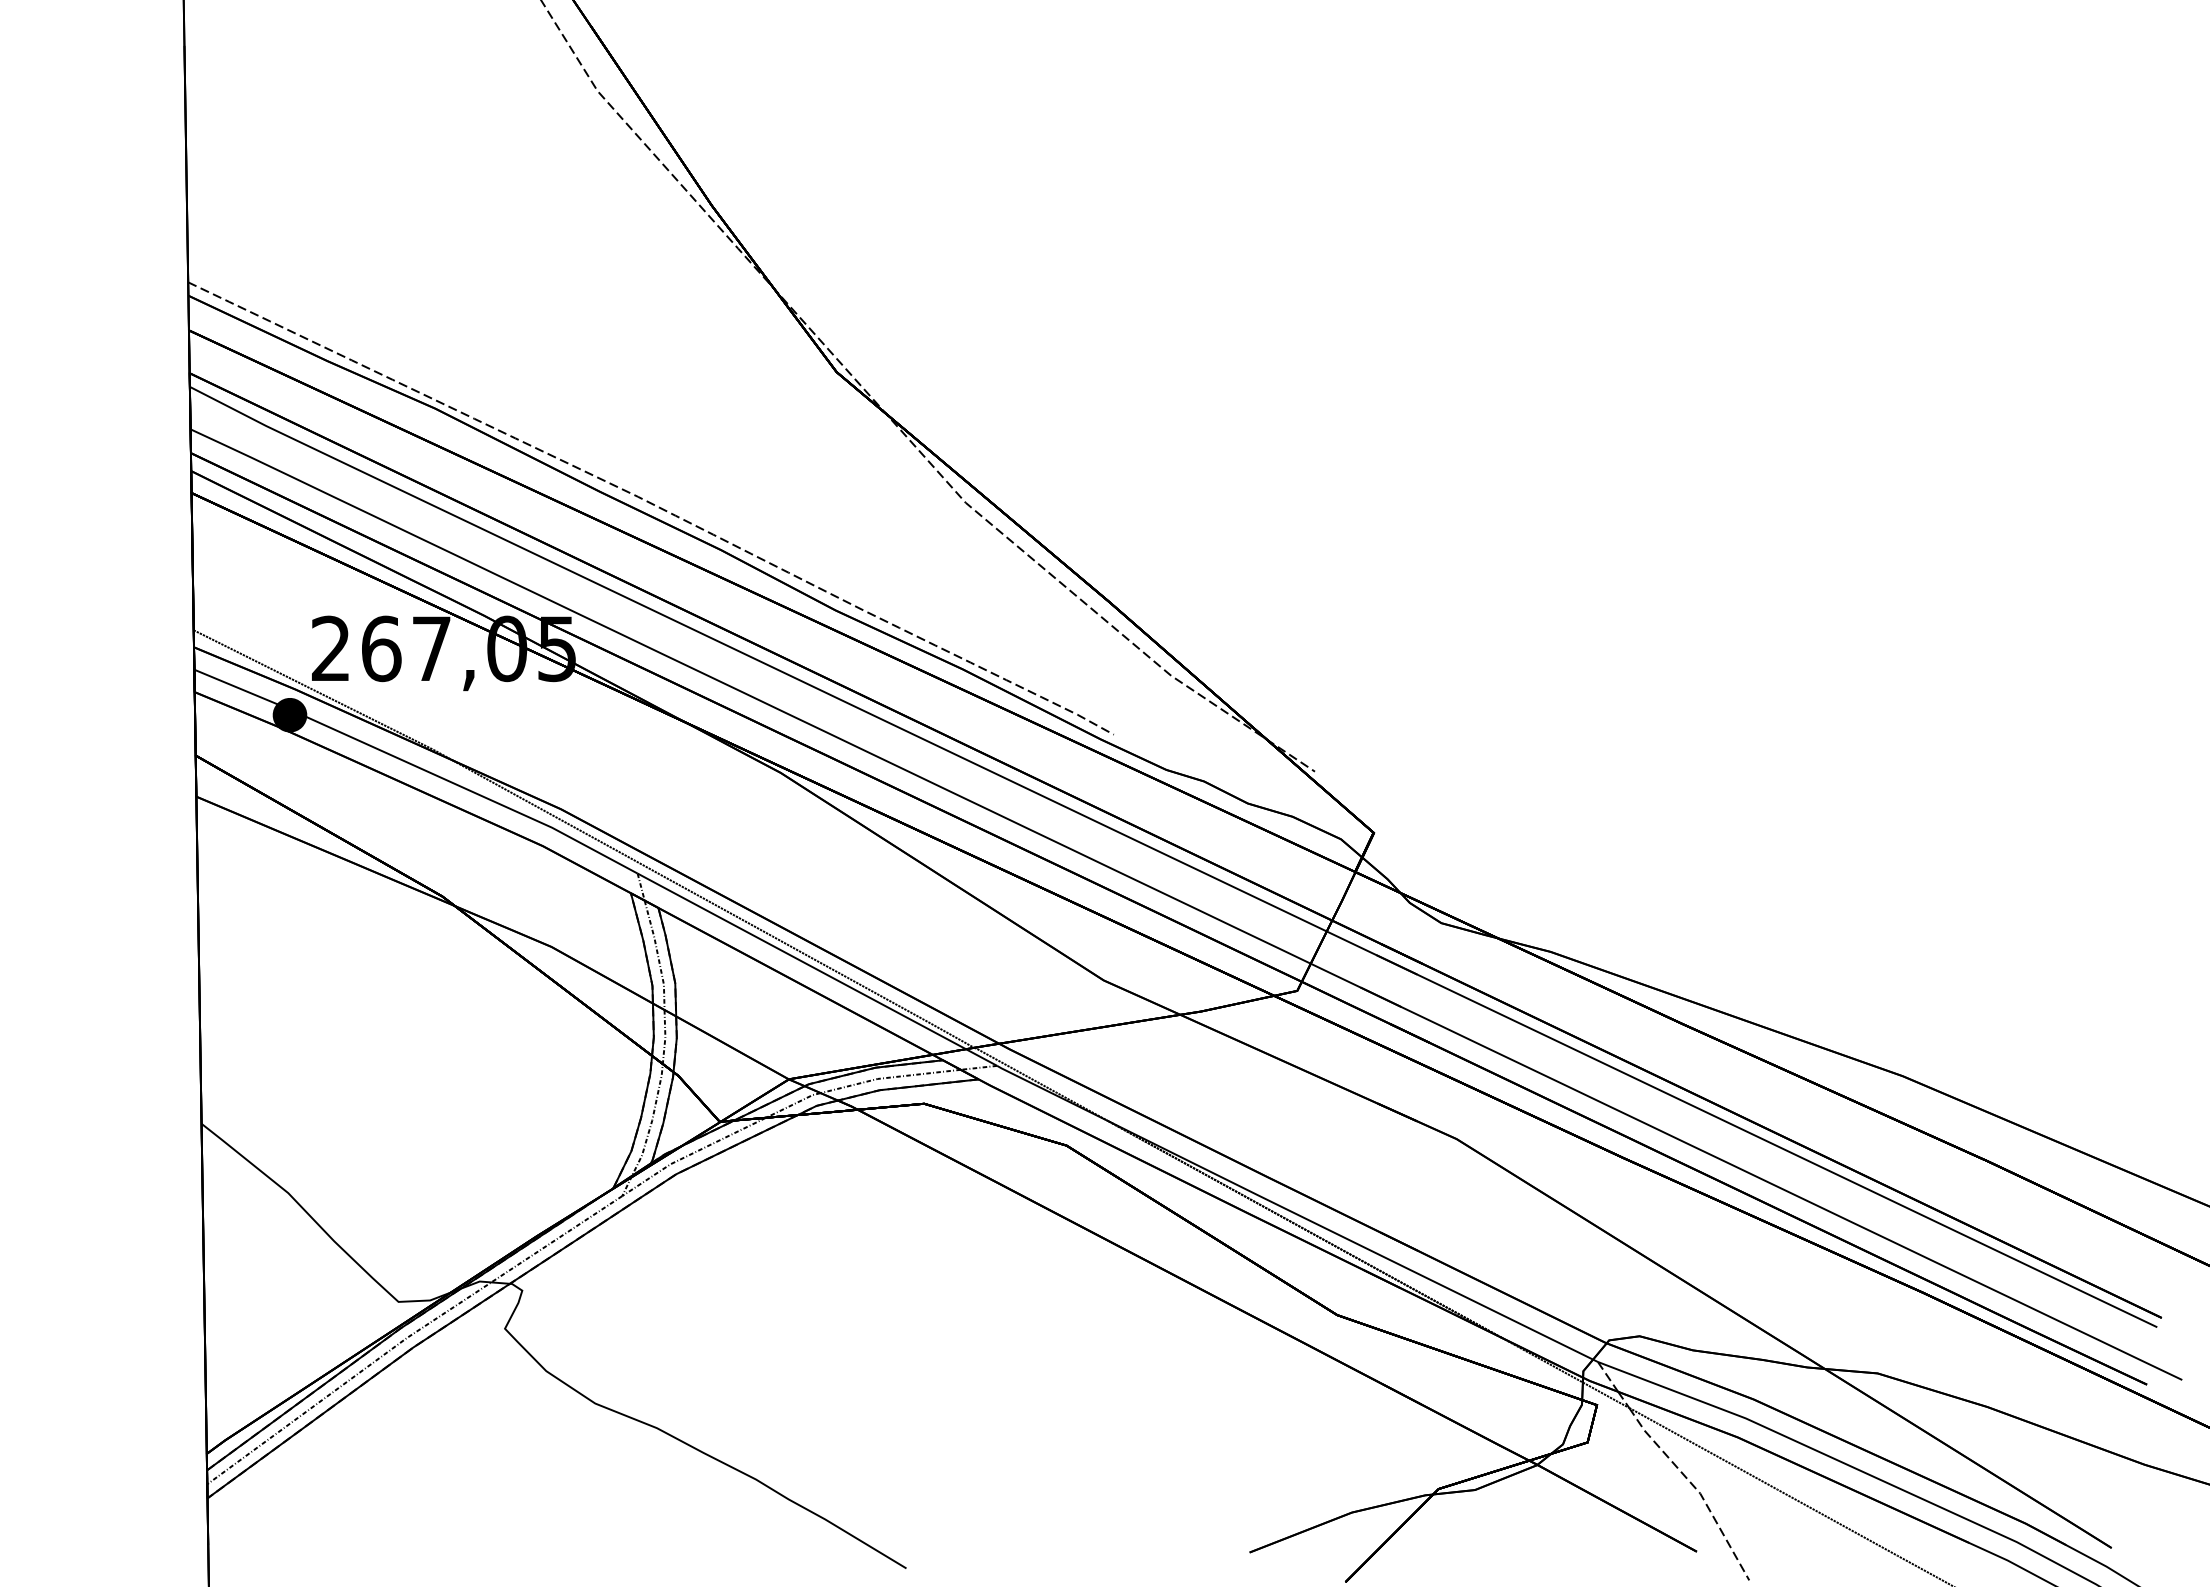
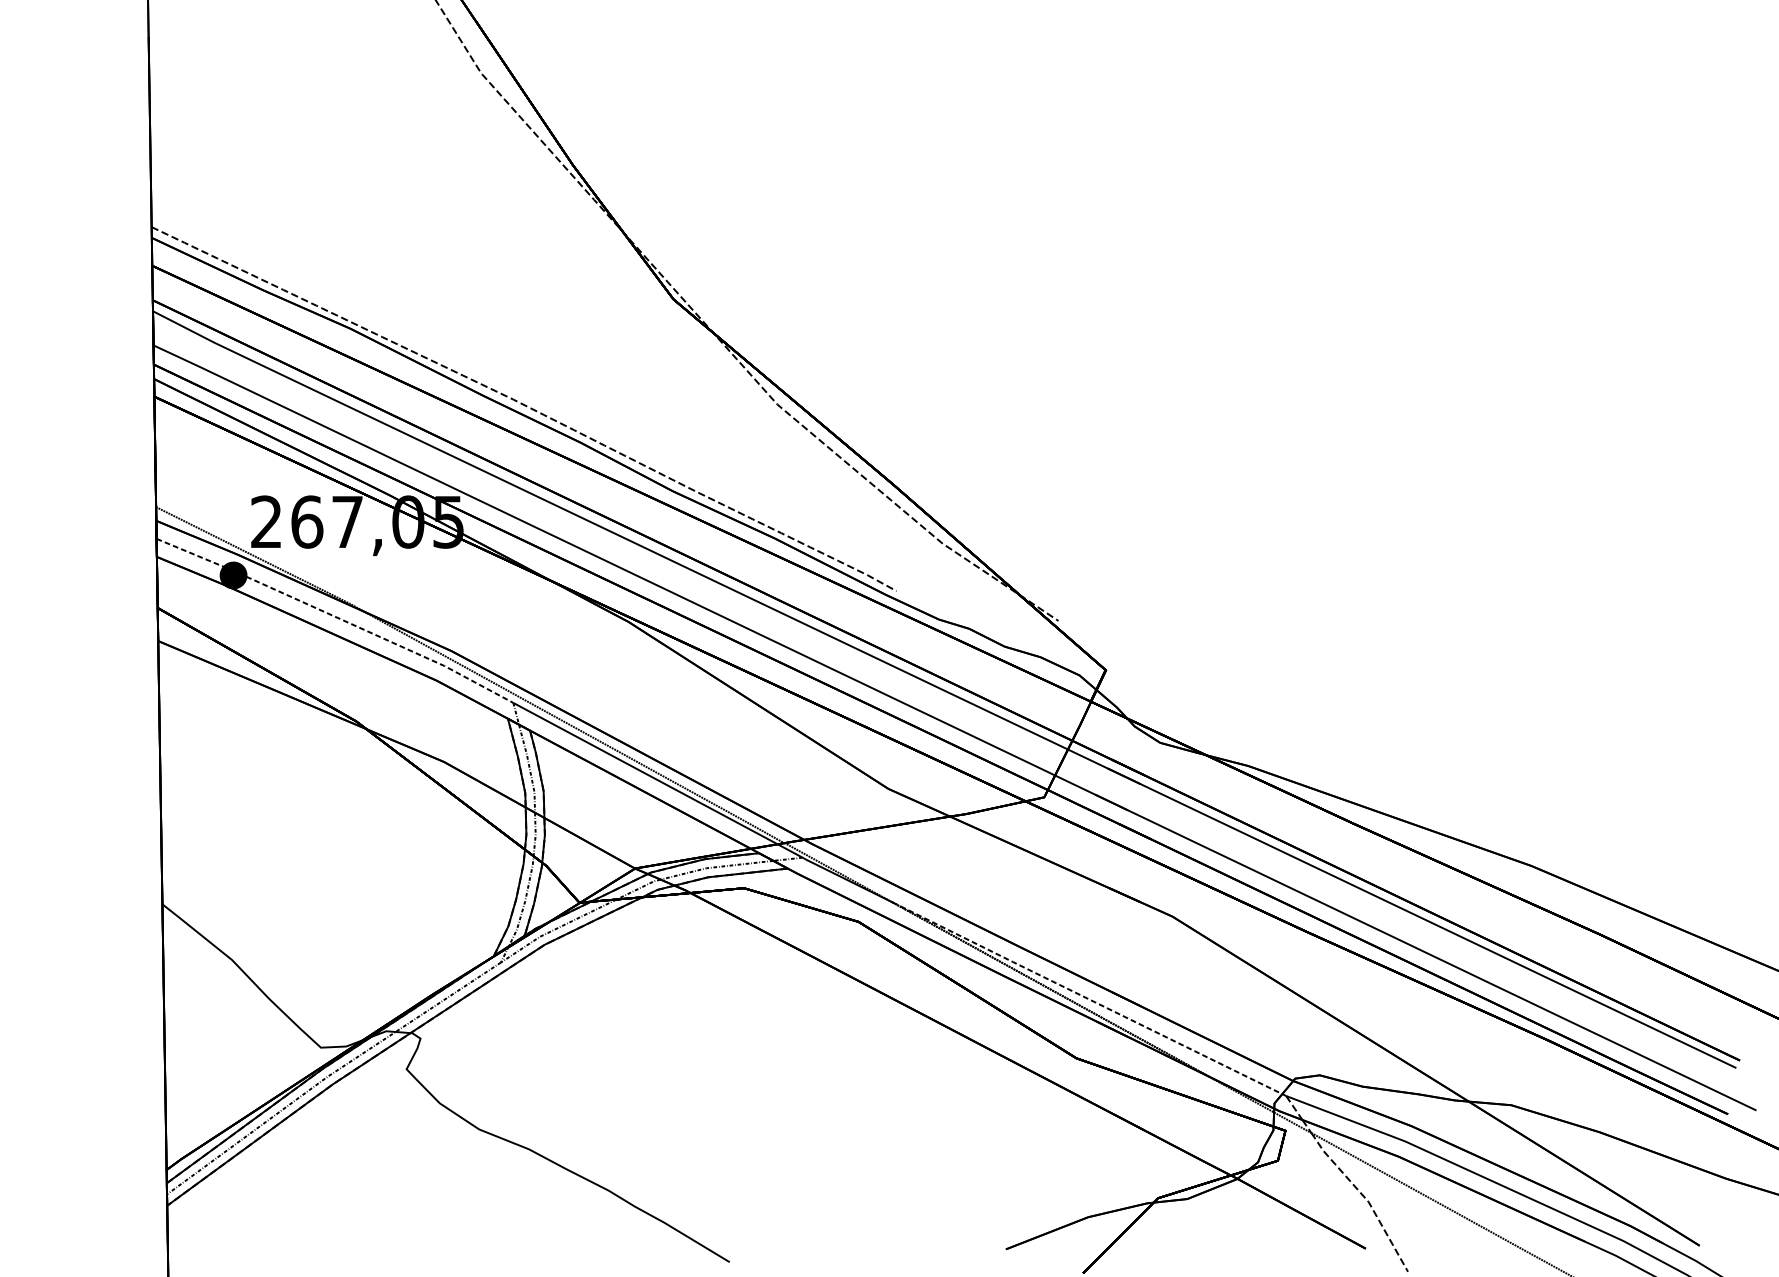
line: (418, 767) -> (337, 617), solid -> dashed
line: (1352, 1241) -> (1088, 999), solid -> dashed

